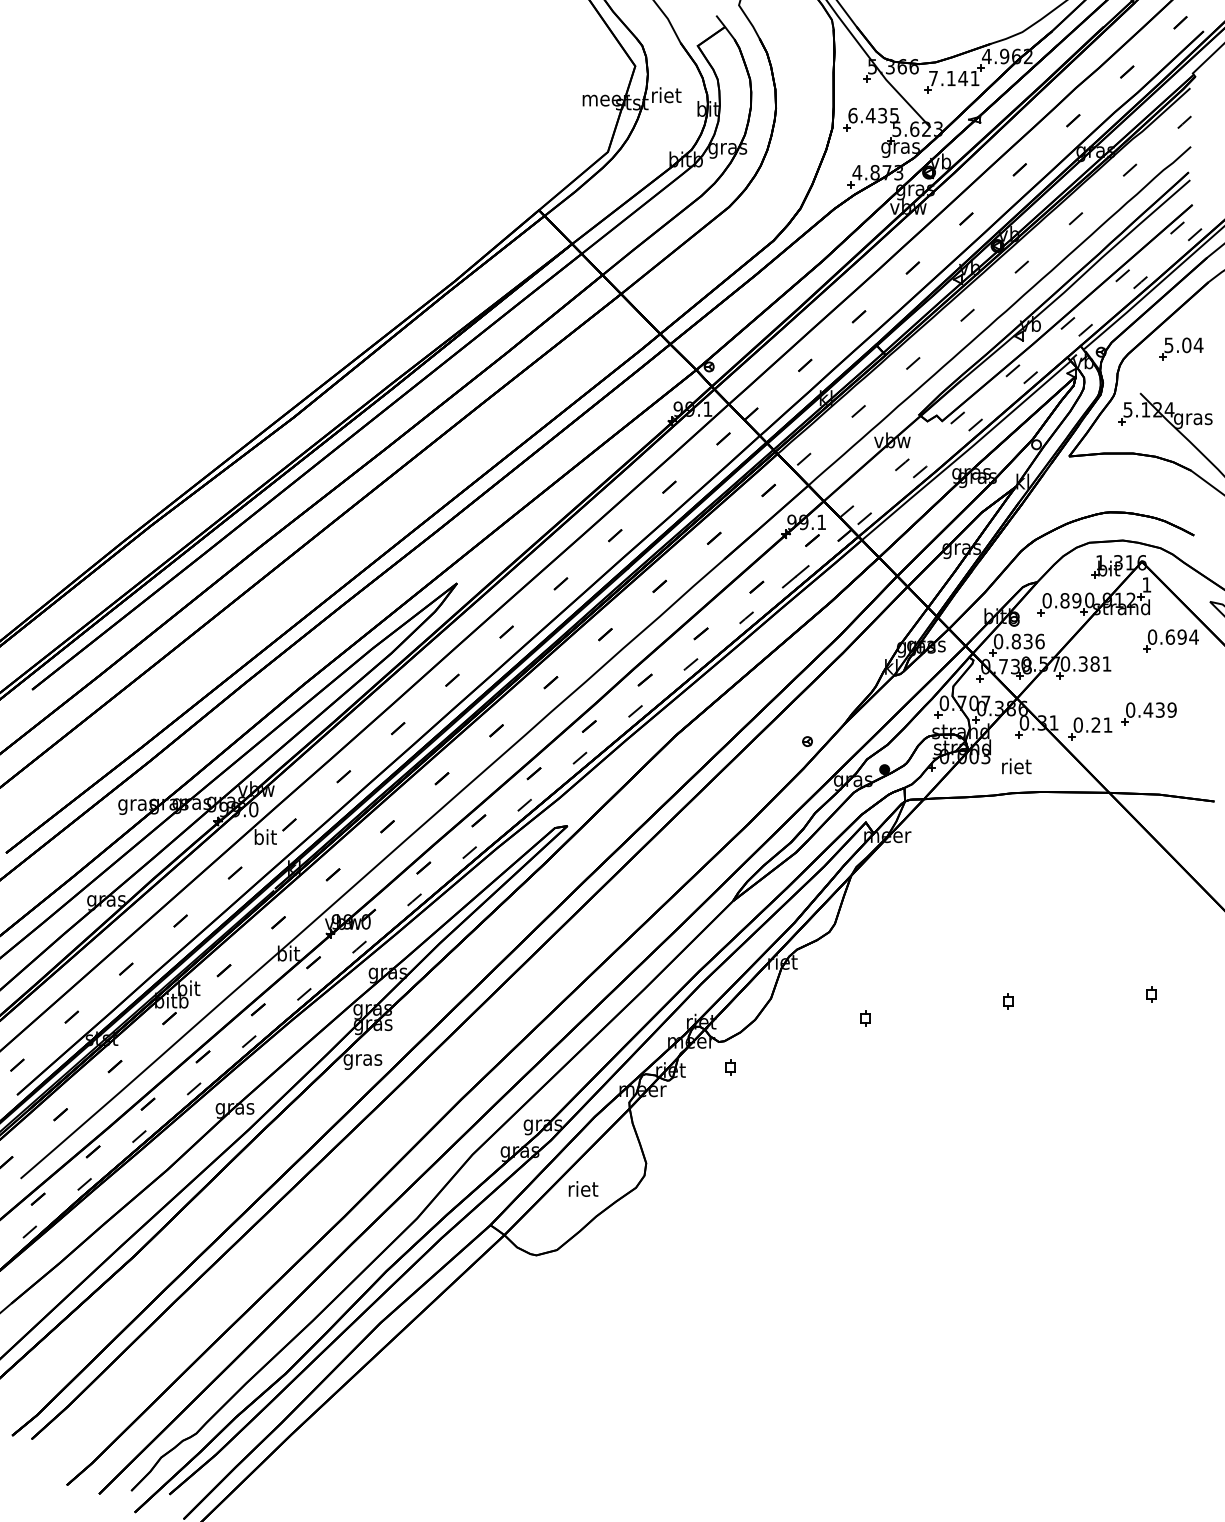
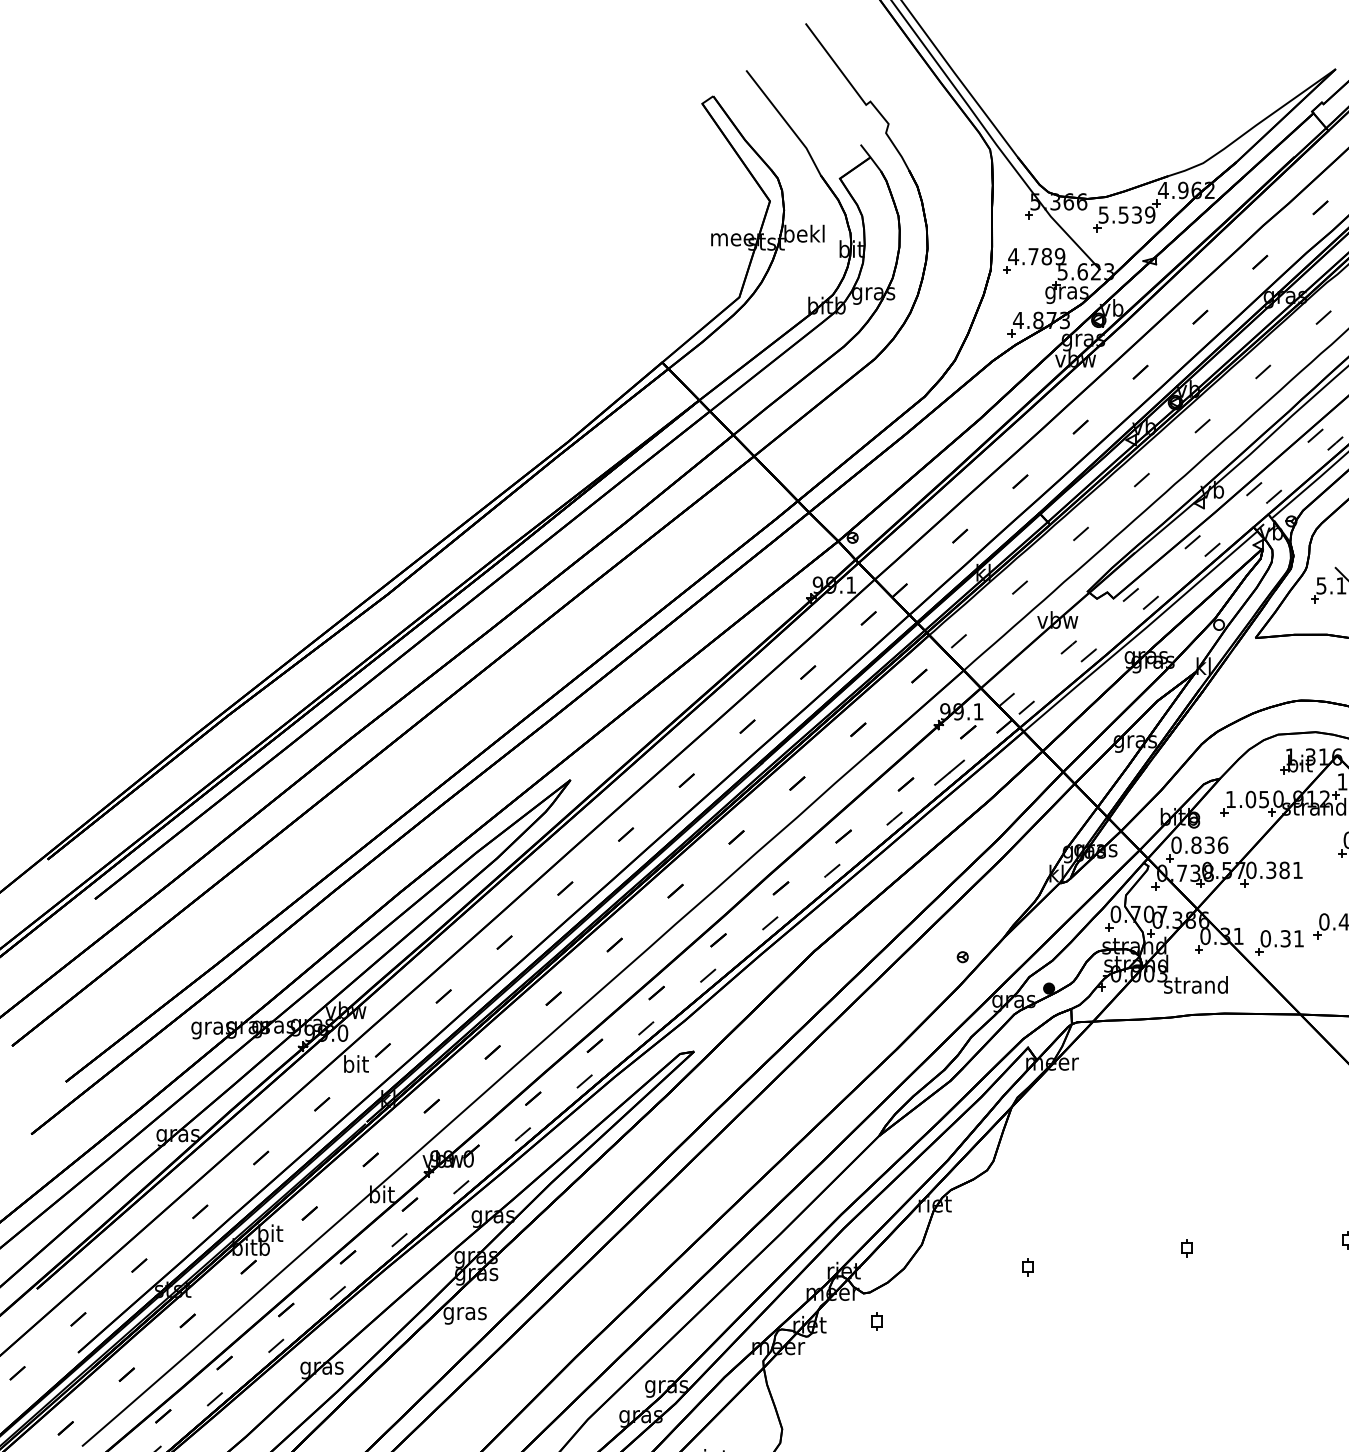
text: (954, 78) -> (1127, 215), 7.141 -> 5.539
text: (666, 95) -> (804, 234), riet -> bekl
text: (873, 115) -> (1036, 256), 6.435 -> 4.789
text: (1061, 600) -> (1246, 799), 0.89 -> 1.05
text: (1095, 724) -> (1285, 938), 0.21 -> 0.31
text: (1015, 766) -> (1195, 985), riet -> strand

